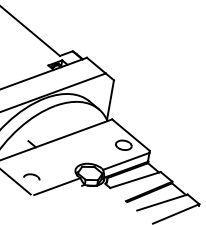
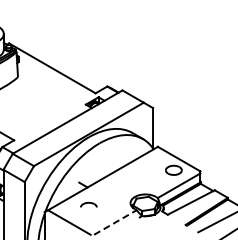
part: (31, 176) -> (88, 204), moved
line: (57, 186) -> (115, 222), solid -> dashed

